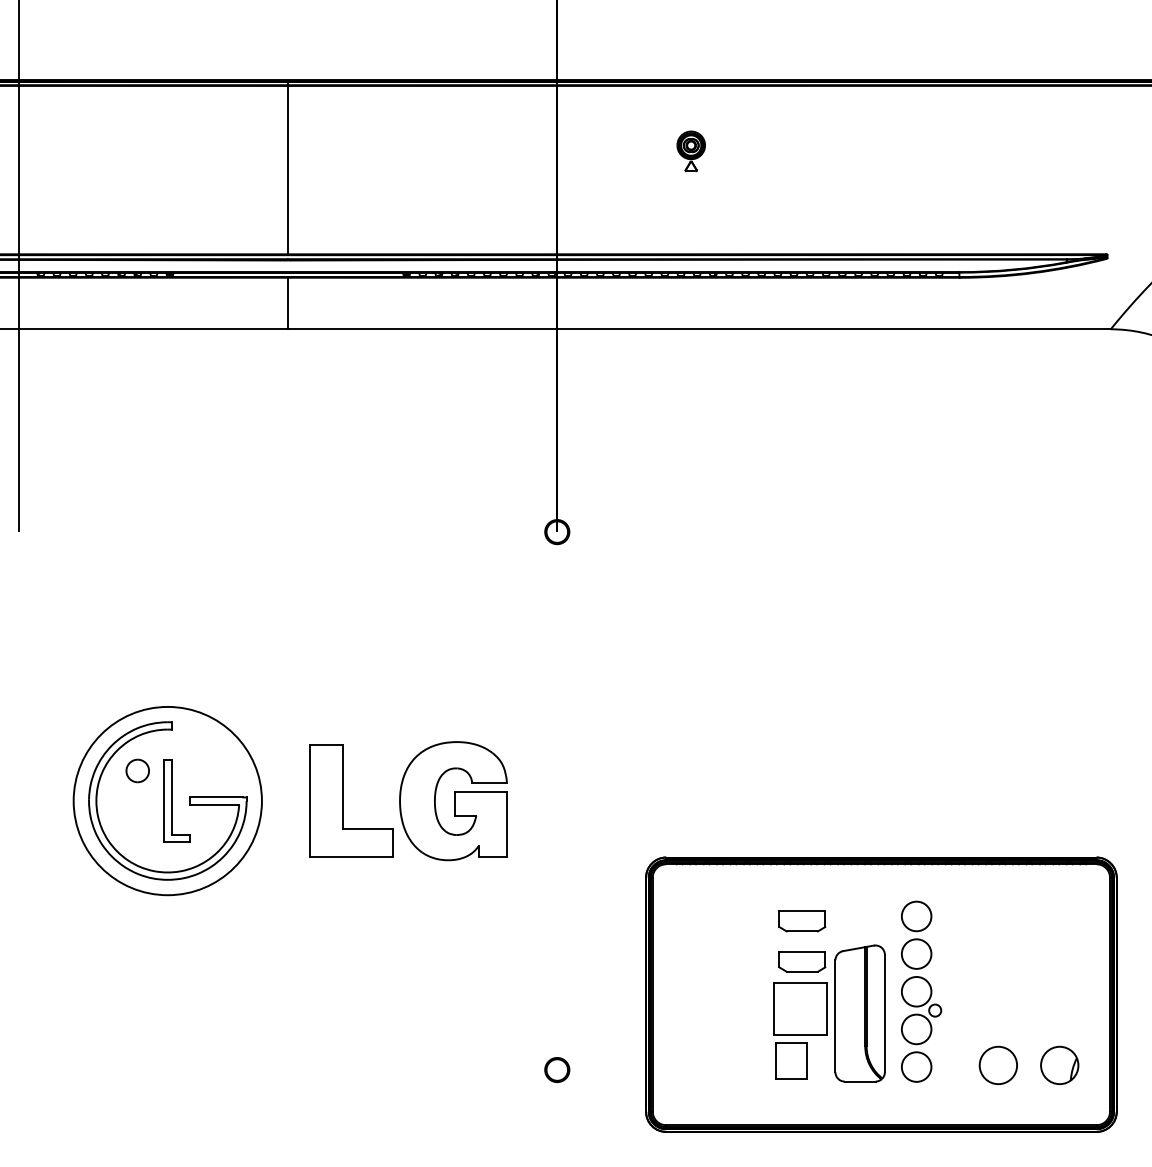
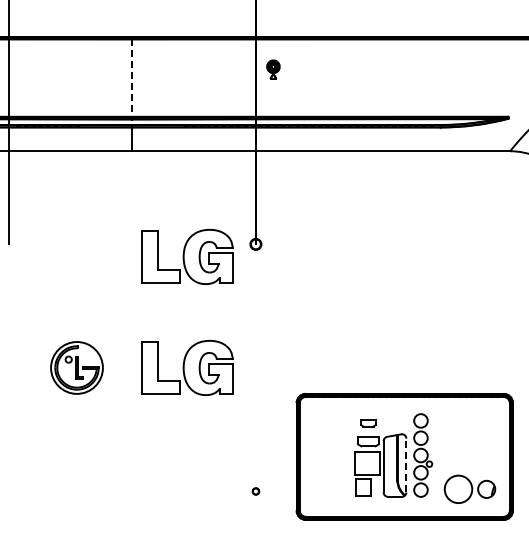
part: (691, 151) -> (273, 69), moved
line: (288, 170) -> (132, 78), solid -> dashed
part: (408, 558) -> (187, 256), added
part: (166, 800) -> (76, 367), size x0.6
part: (802, 922) -> (368, 423), size x0.7
line: (885, 1013) -> (406, 465), solid -> dashed
circle: (998, 1063) -> (458, 488), size x1.6
circle: (556, 1070) -> (255, 491), size x0.6

